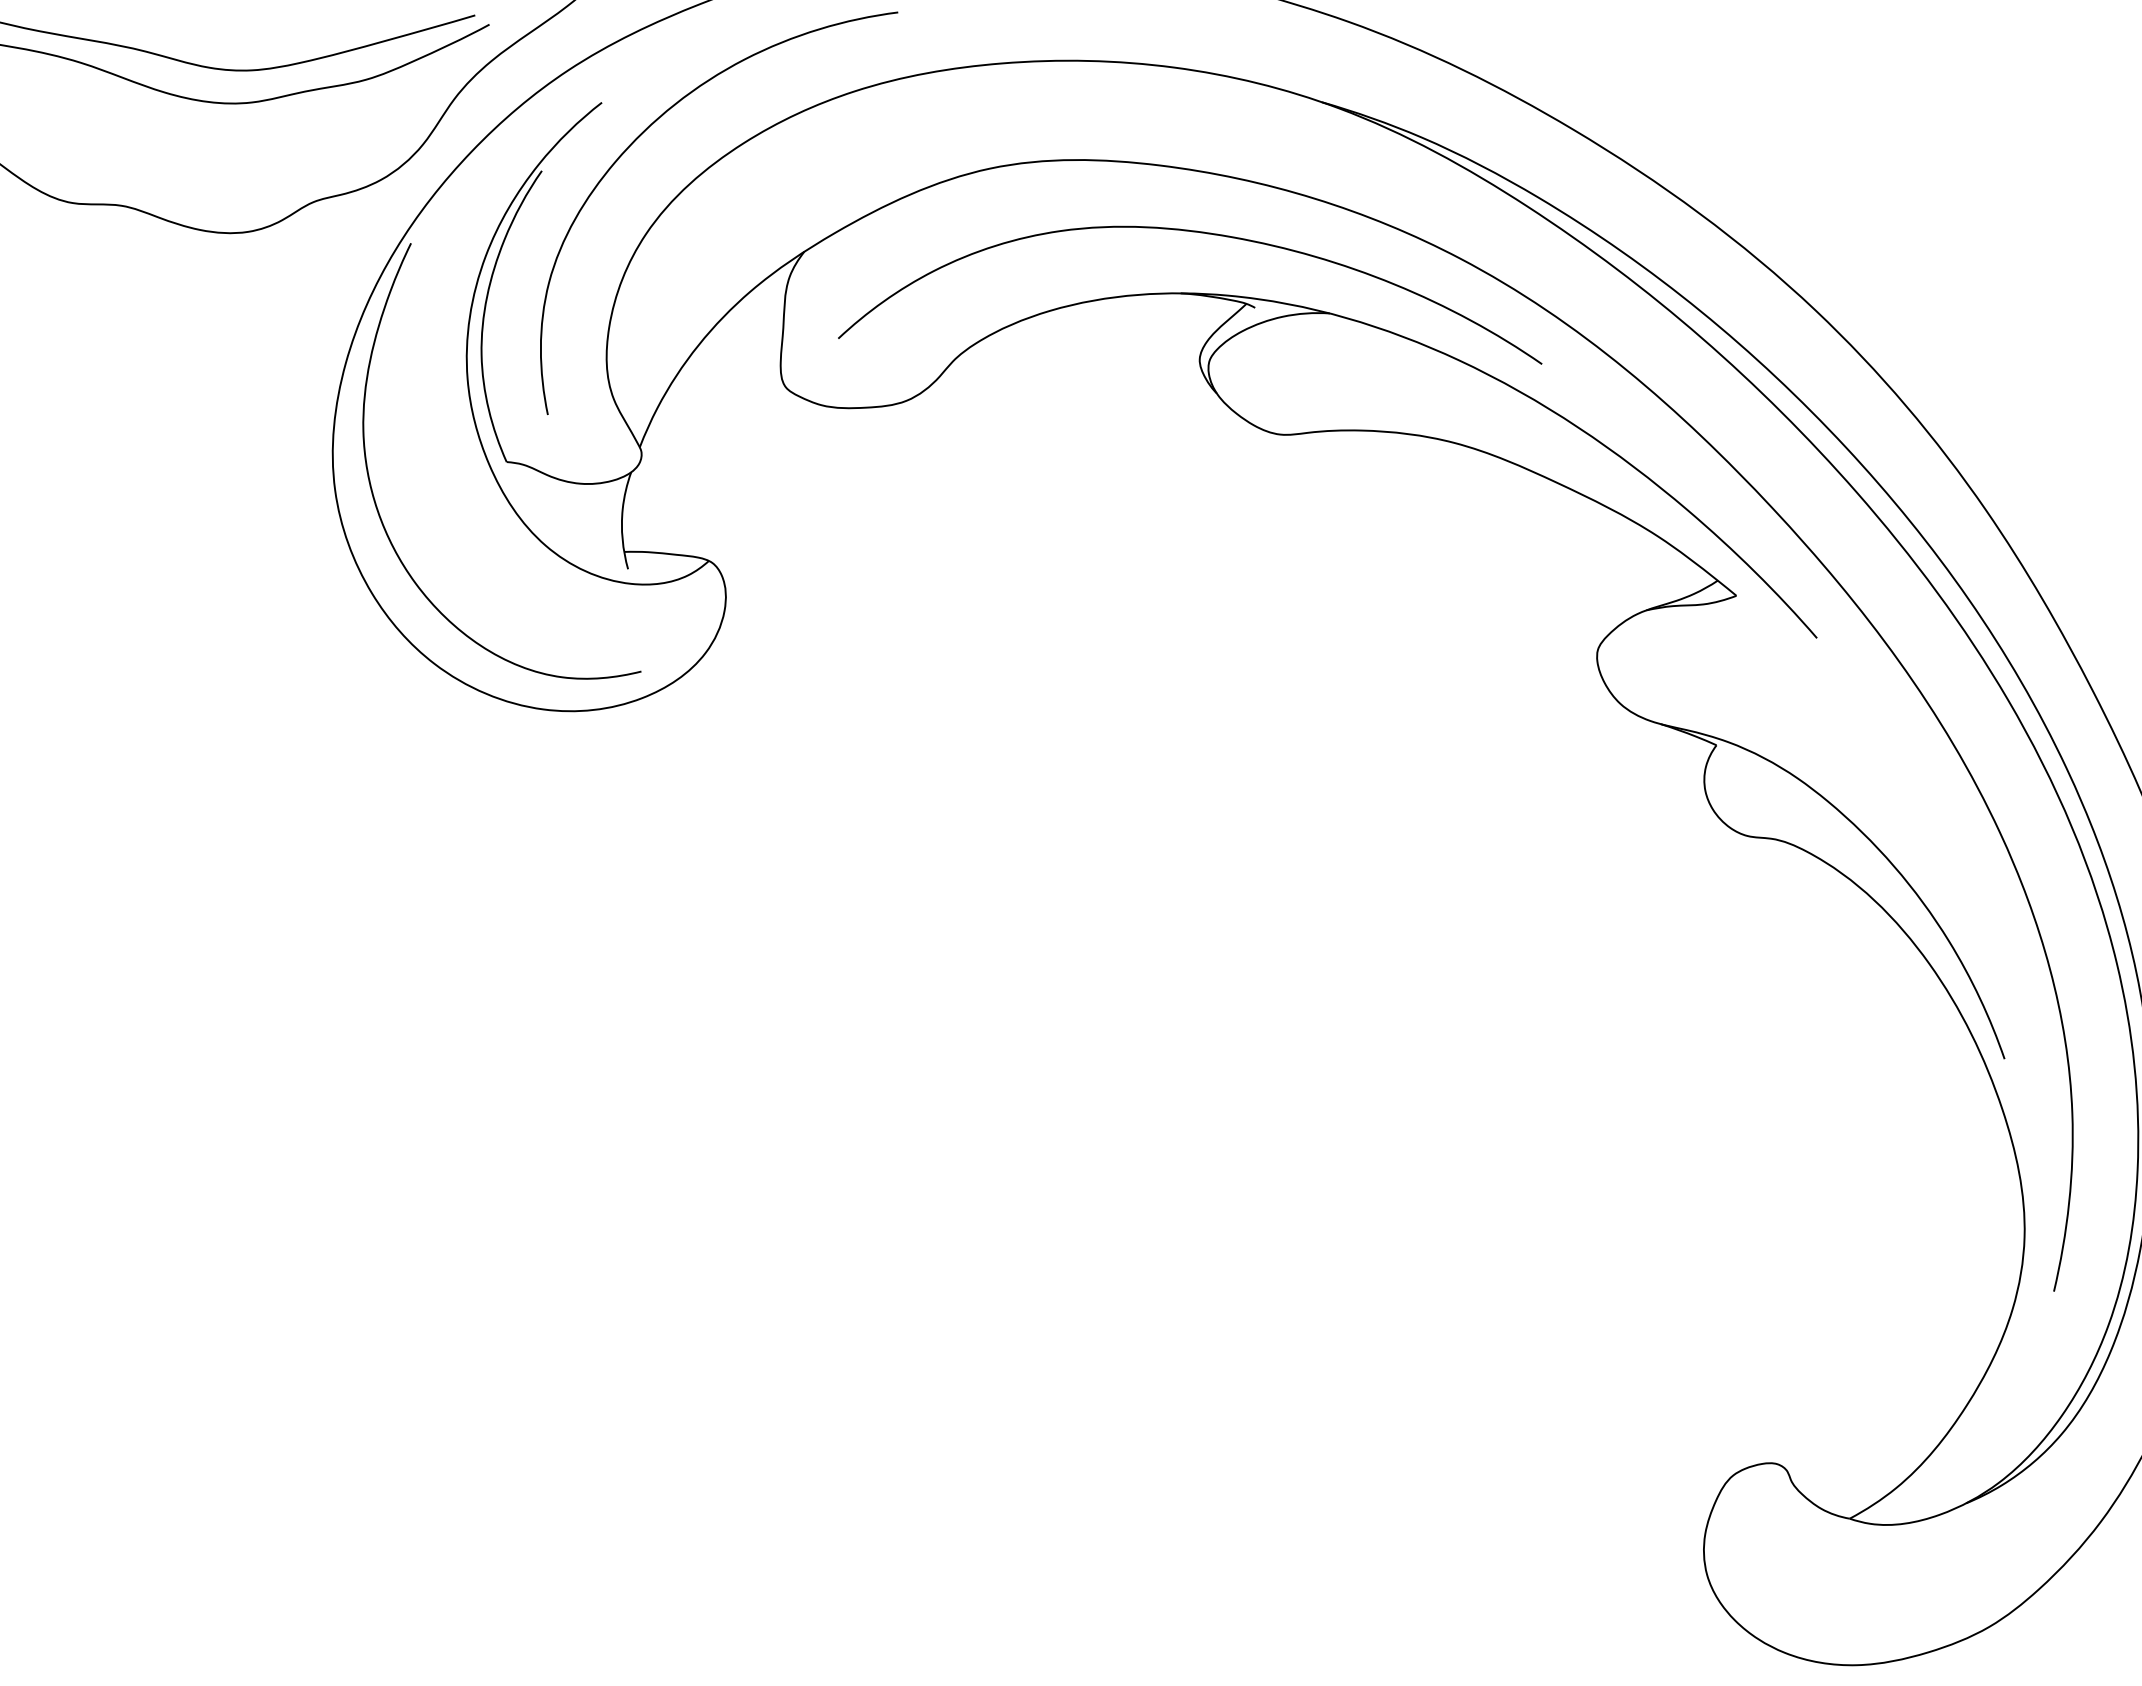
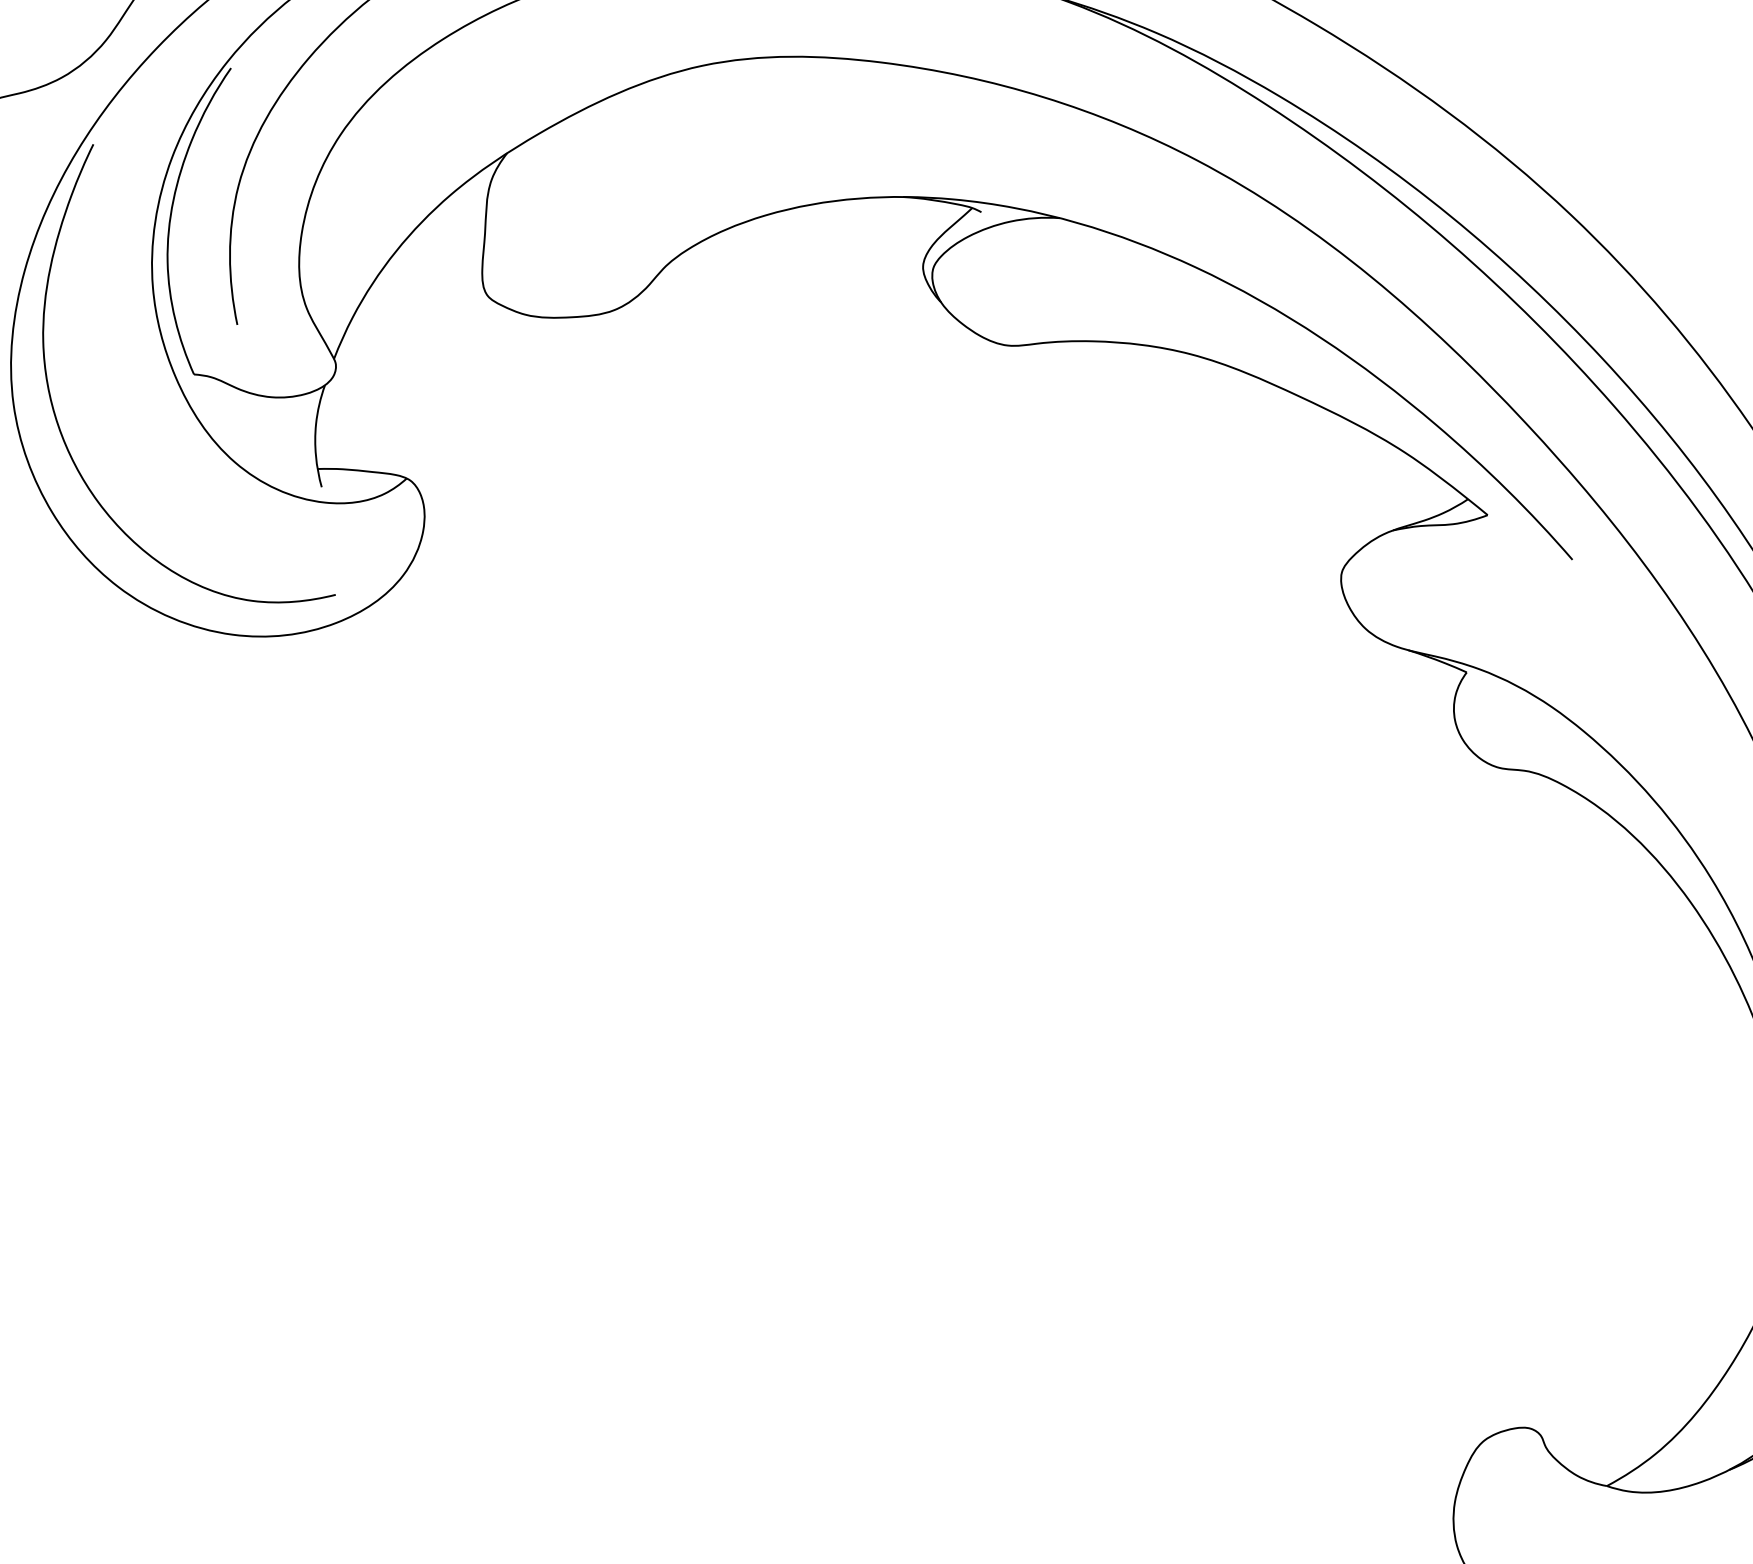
curve: (1200, 233) -> (923, 134), removed

